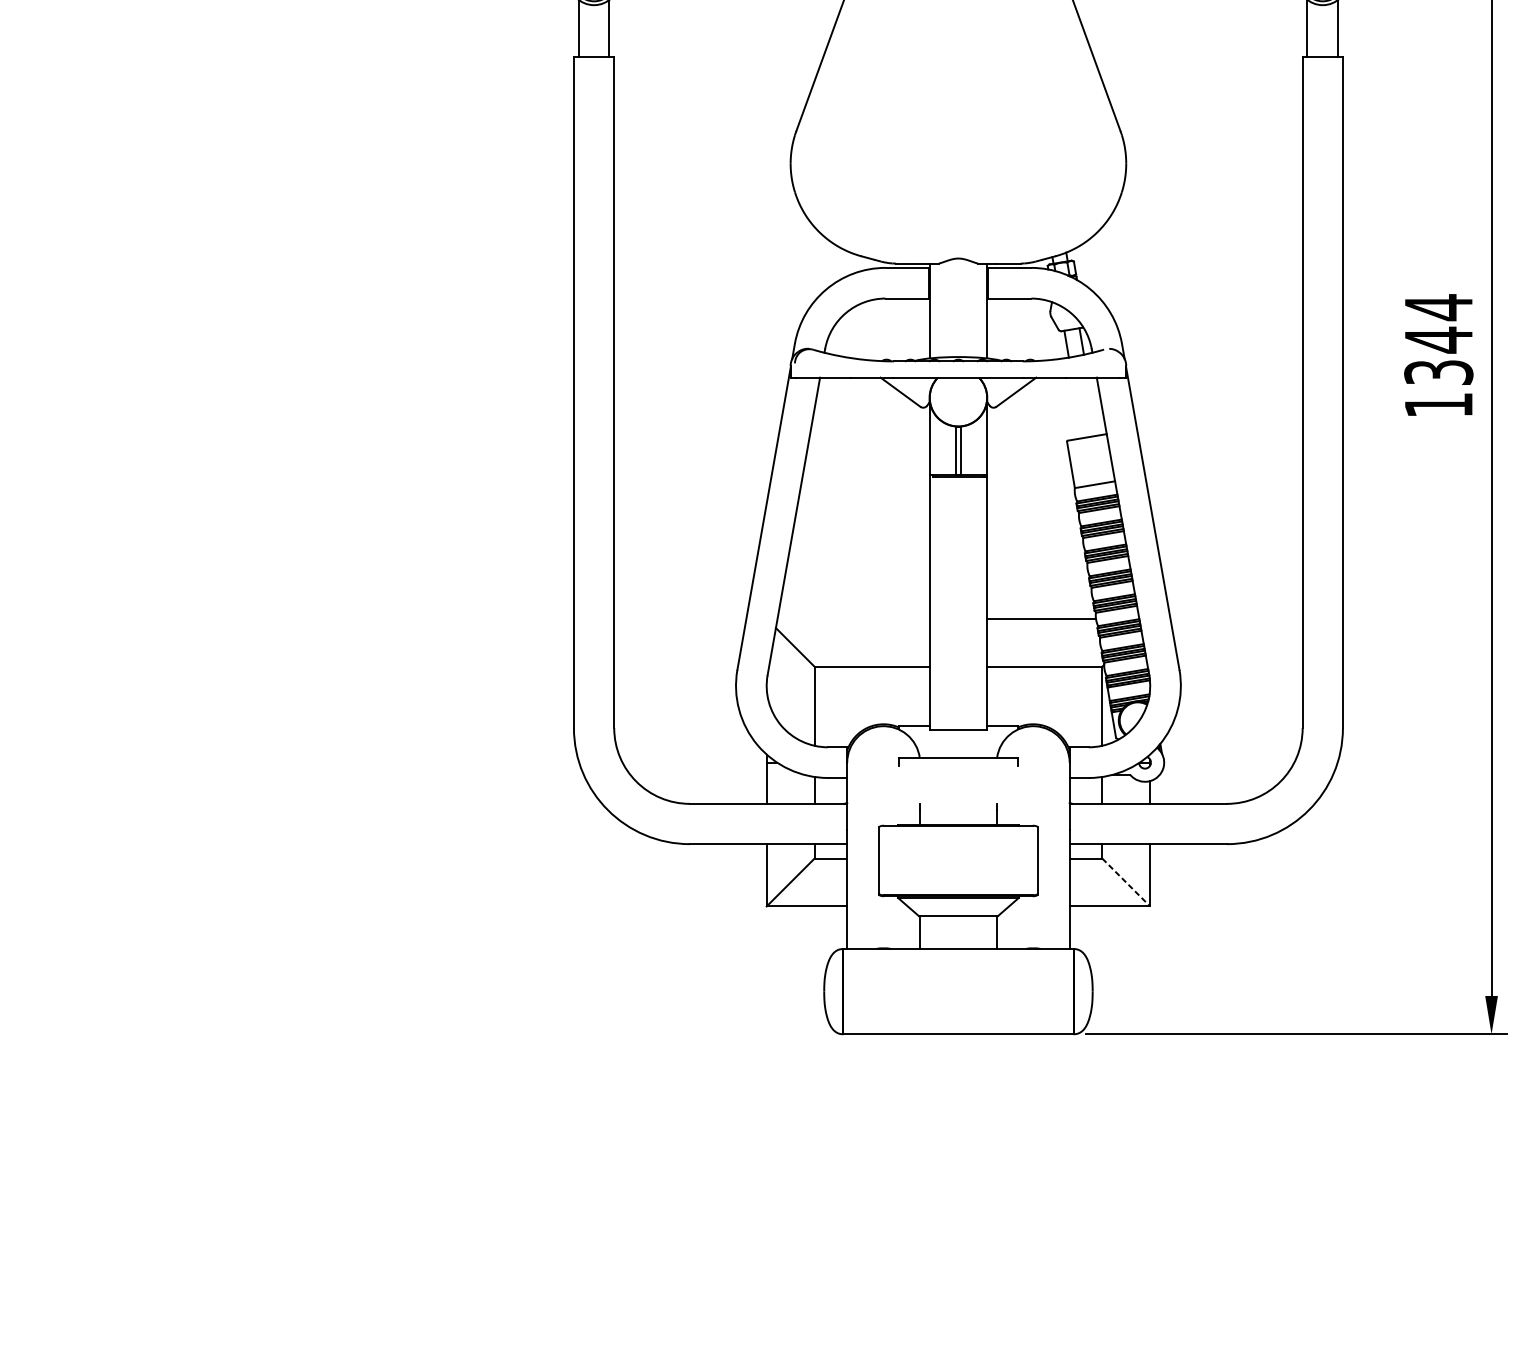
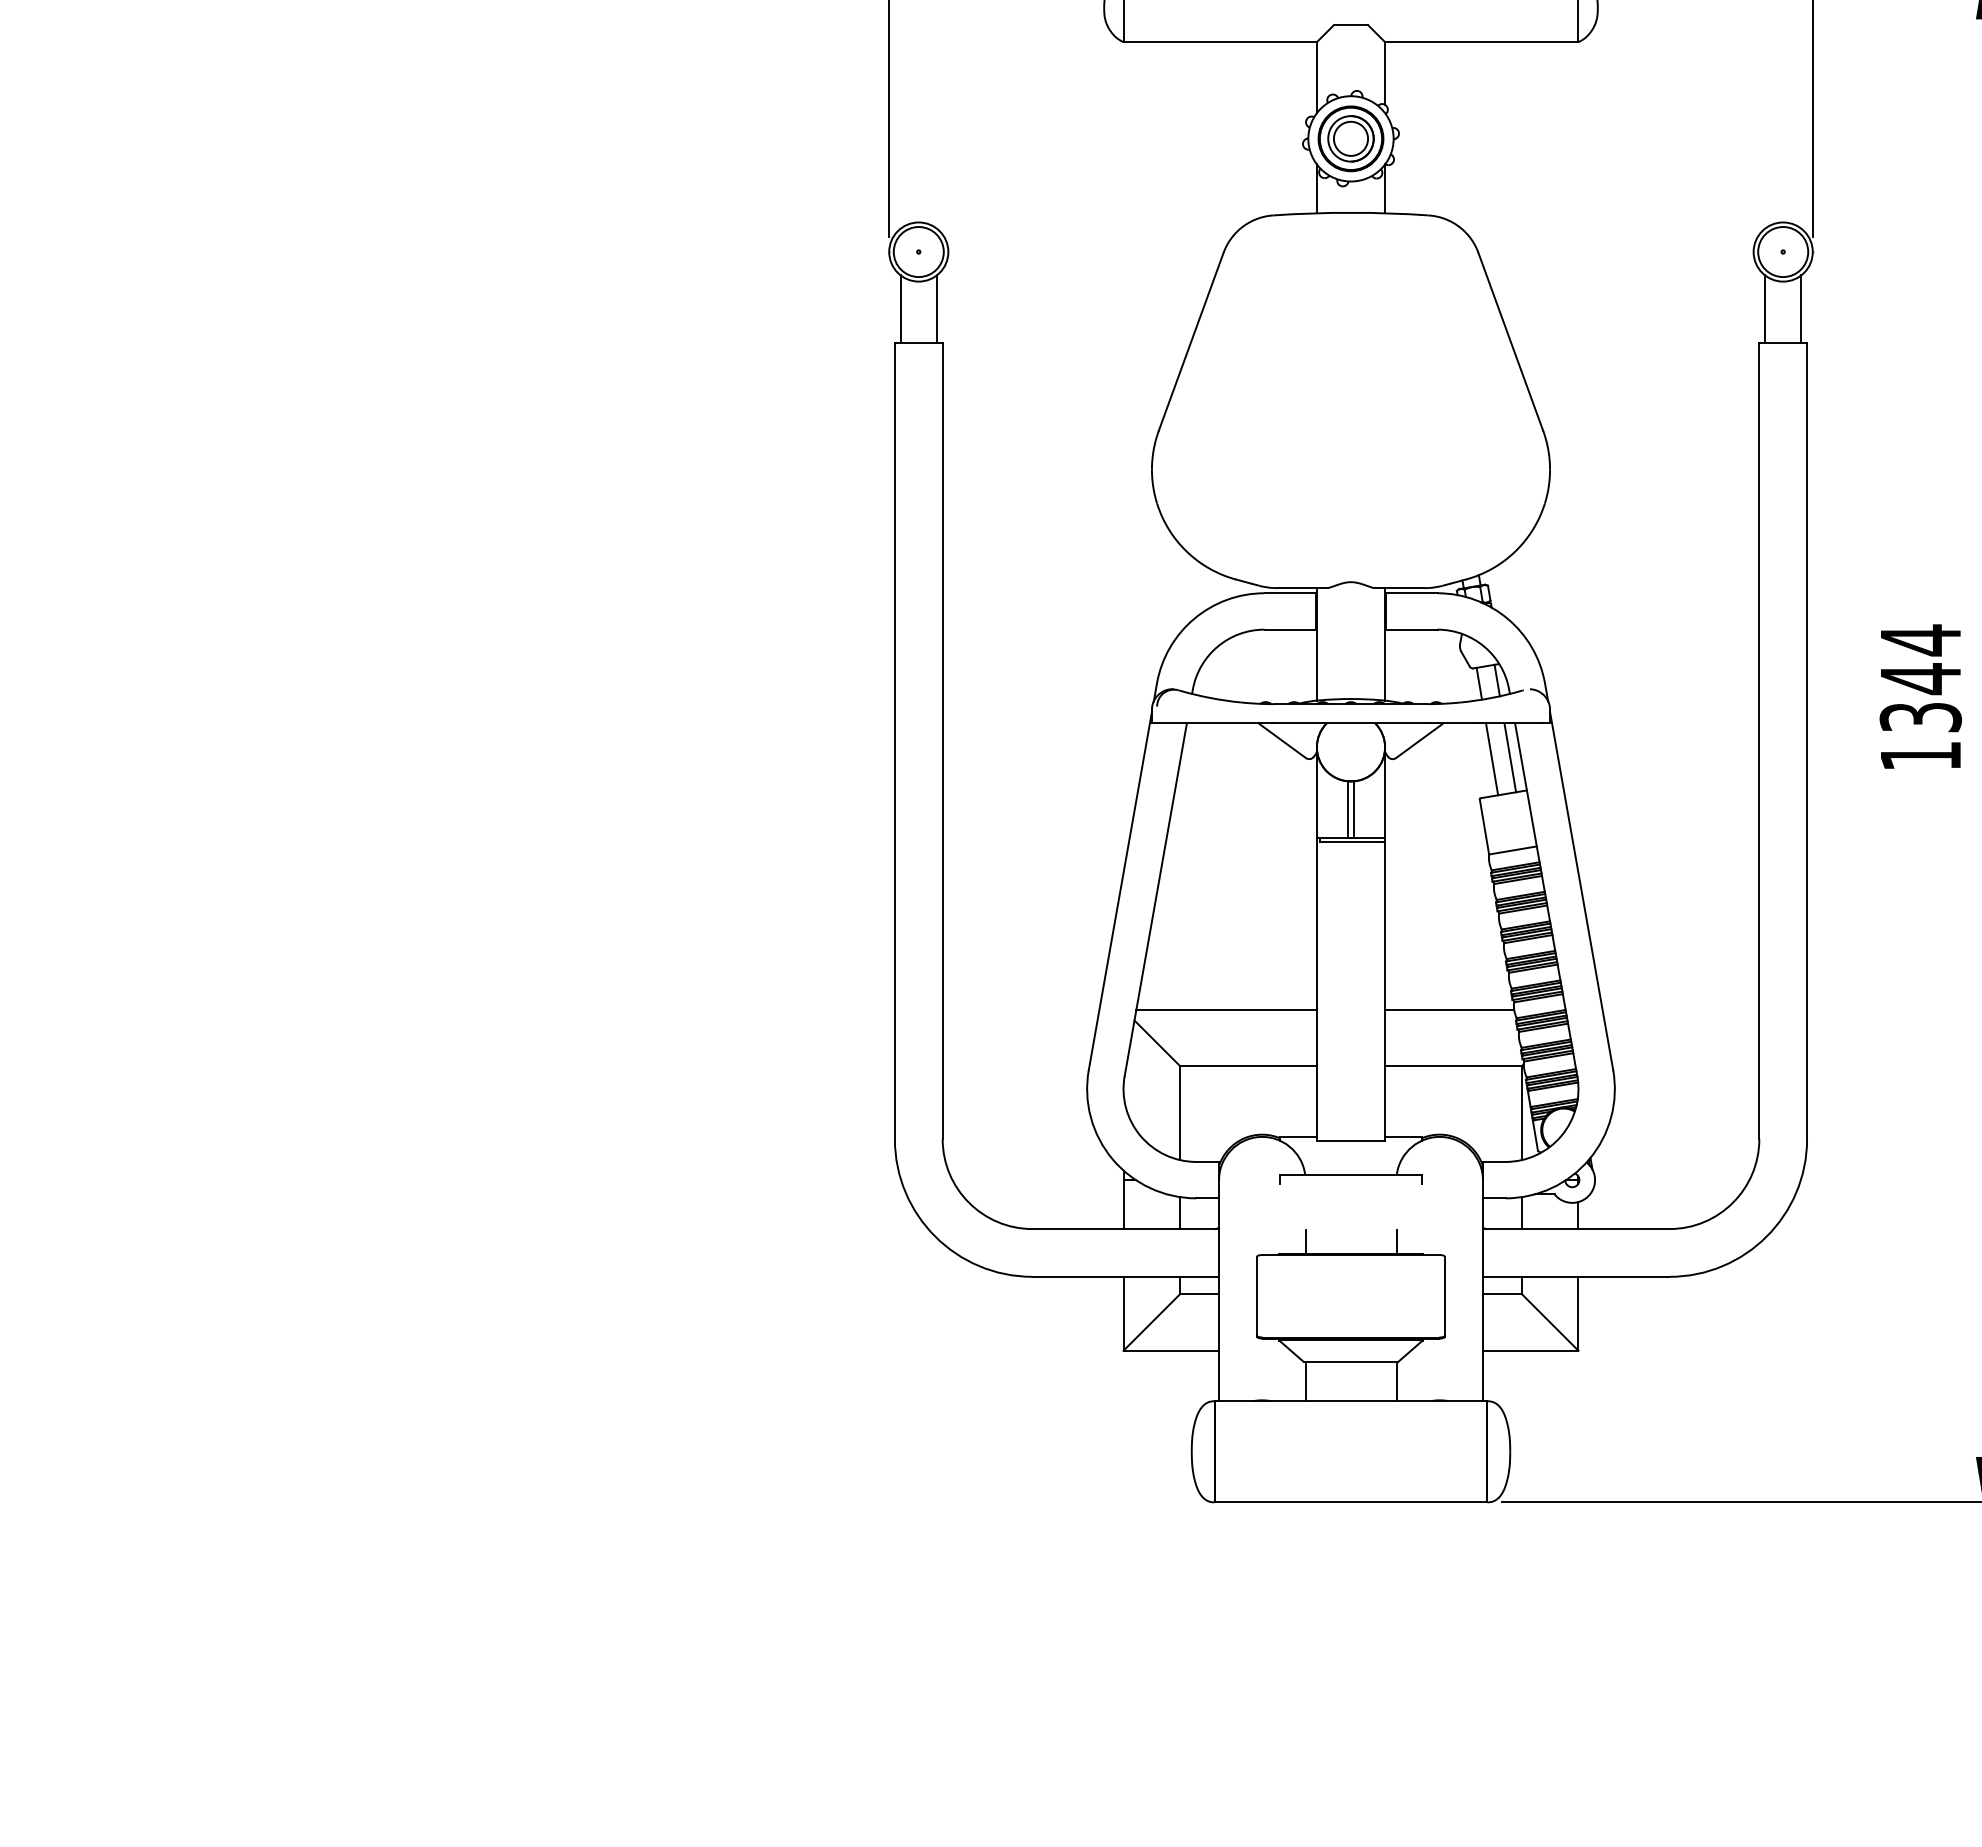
line: (1092, 406) -> (1510, 757), added
line: (1077, 408) -> (1492, 759), added
line: (853, 618) -> (1226, 1009), added
line: (1126, 882) -> (1550, 1322), dashed -> solid

